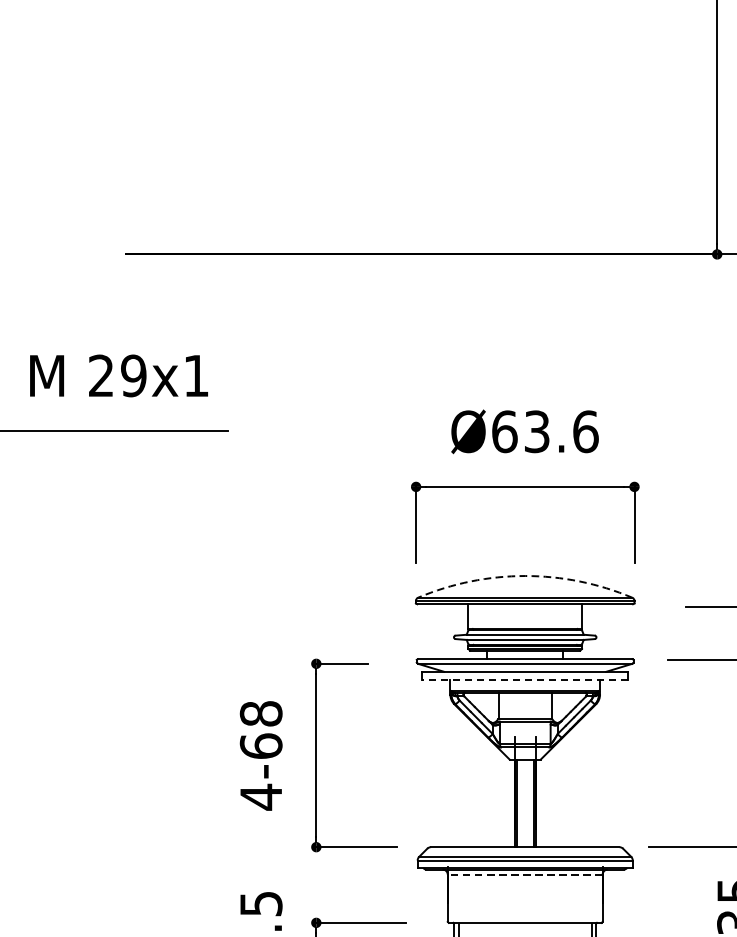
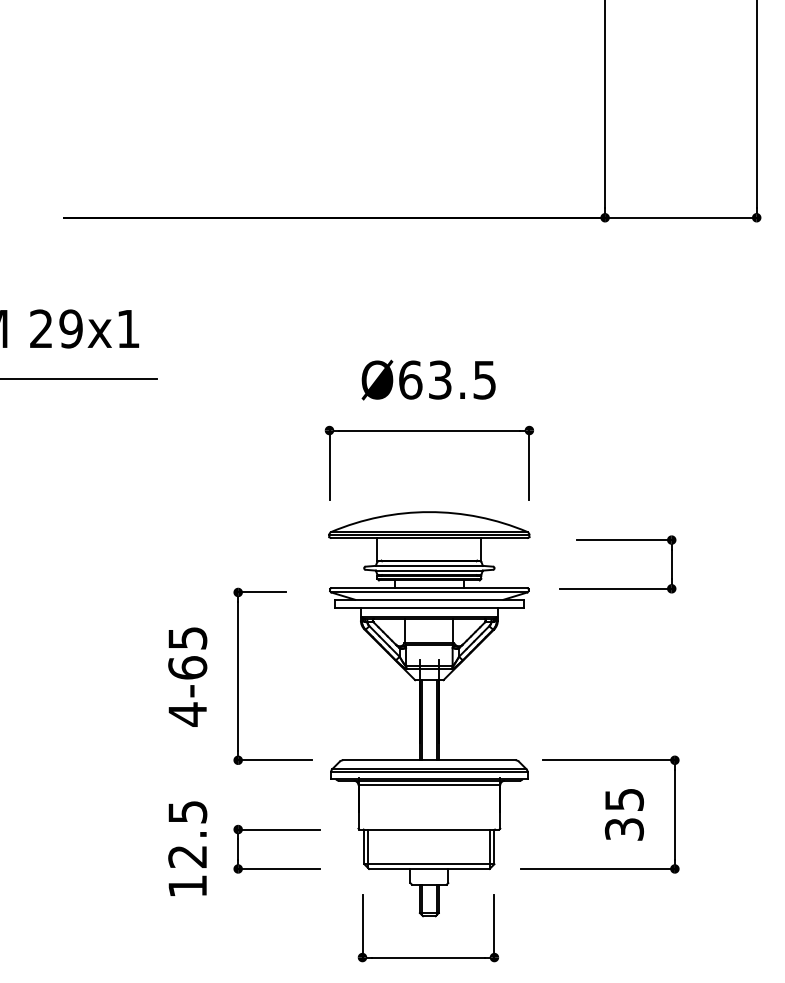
text: (585, 431) -> (484, 379), Ø63.6 -> Ø63.5
arc: (525, 576) -> (429, 512), dashed -> solid
line: (525, 680) -> (429, 607), dashed -> solid
text: (260, 713) -> (187, 637), 4-68 -> 4-65
line: (525, 874) -> (429, 785), dashed -> solid

